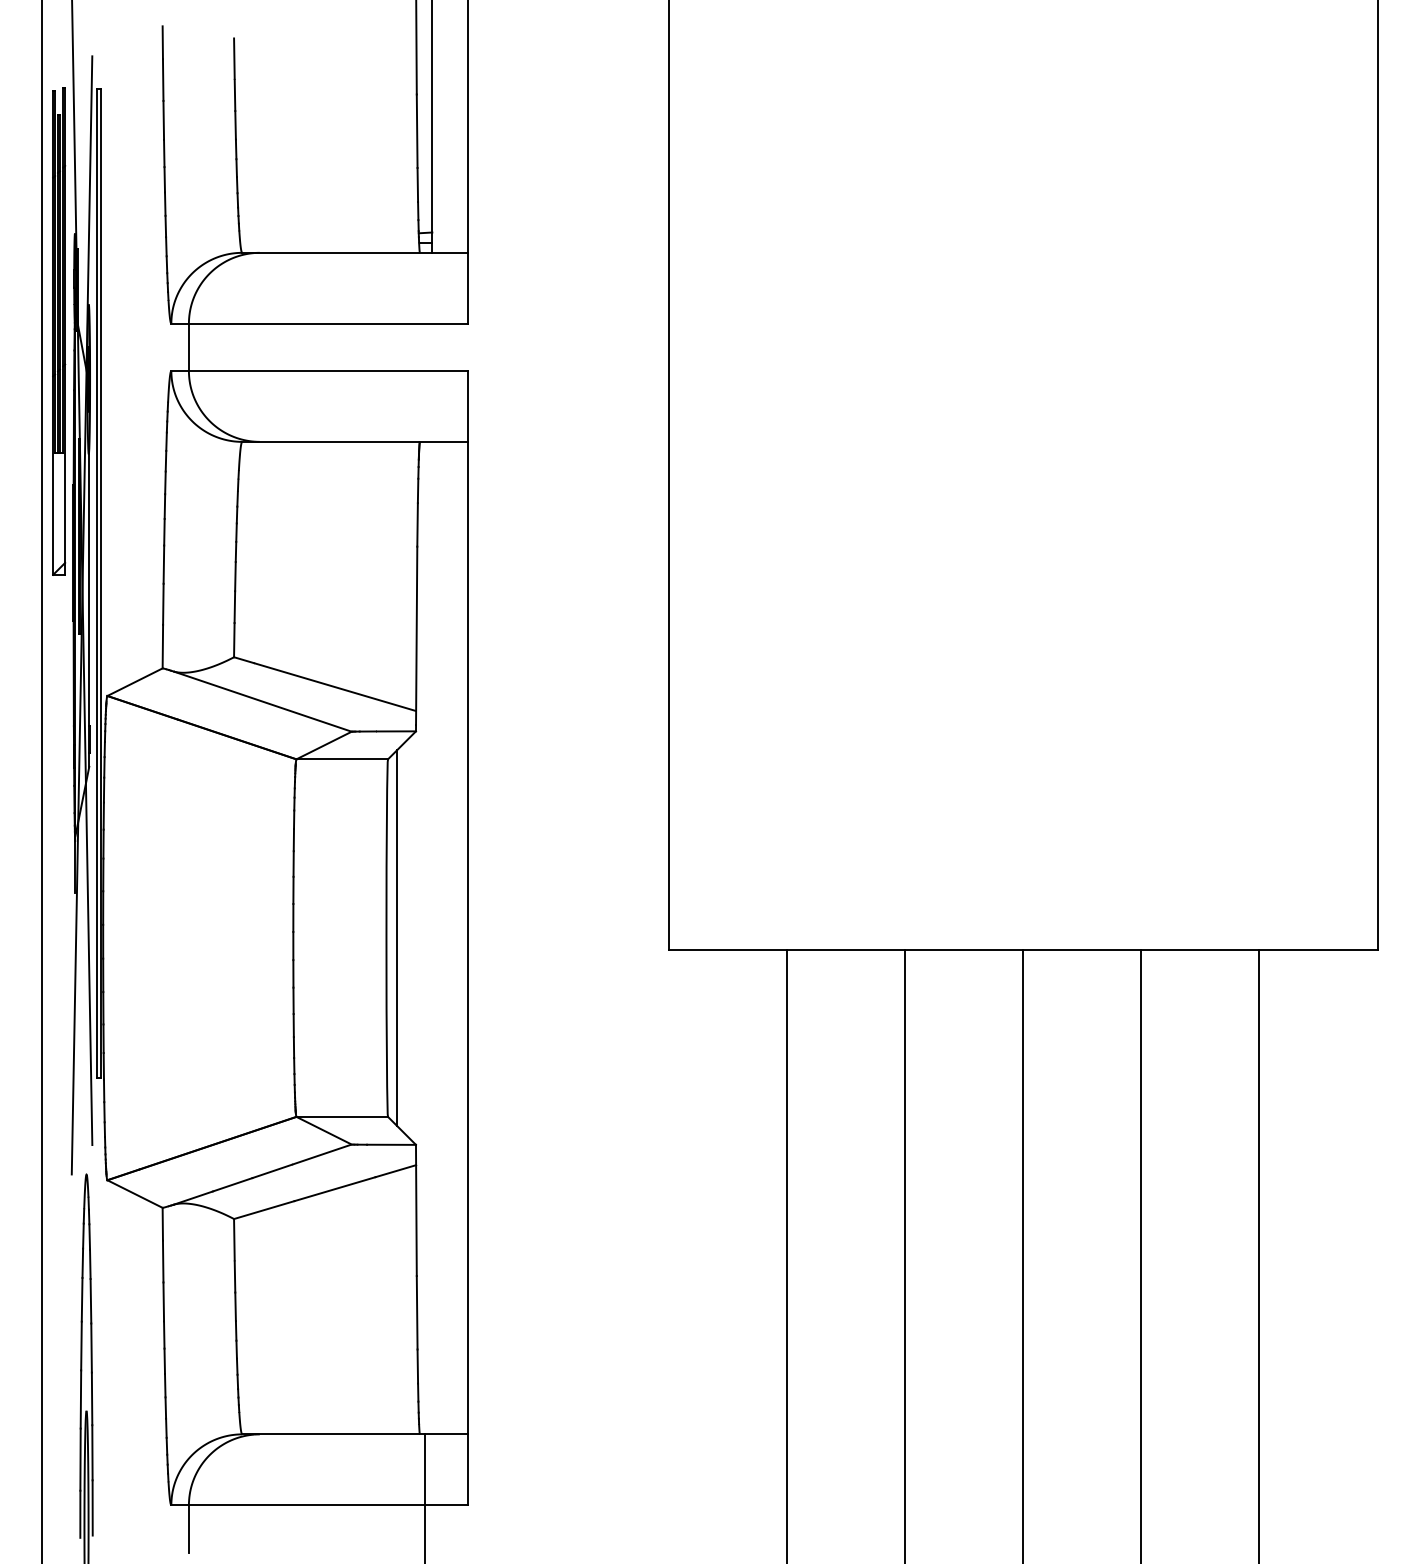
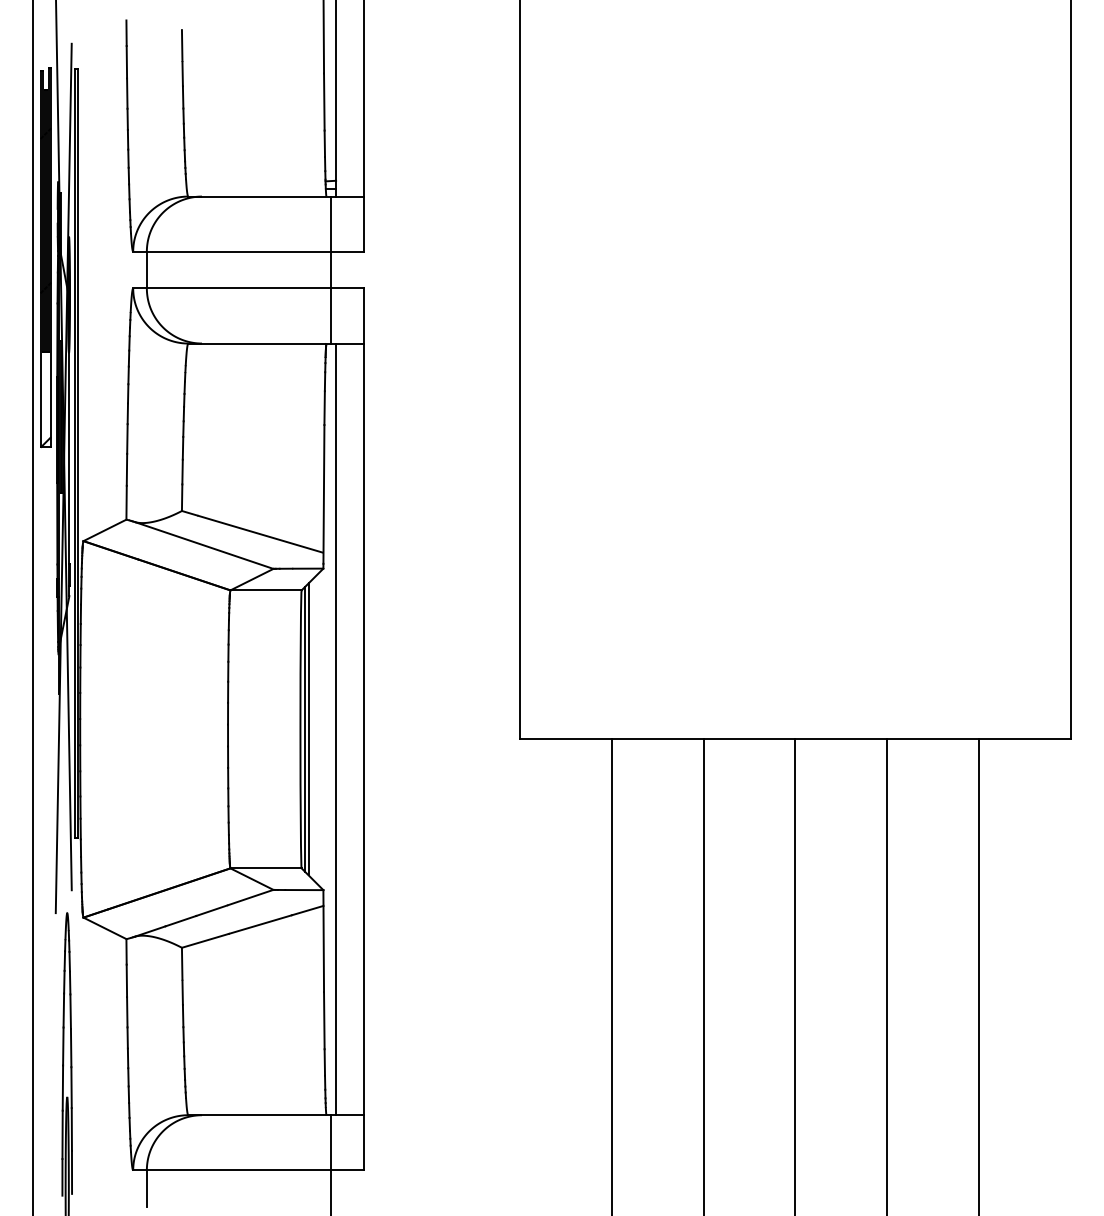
line: (425, 346) -> (330, 269), added
line: (392, 937) -> (305, 728), added
line: (432, 937) -> (336, 728), added

